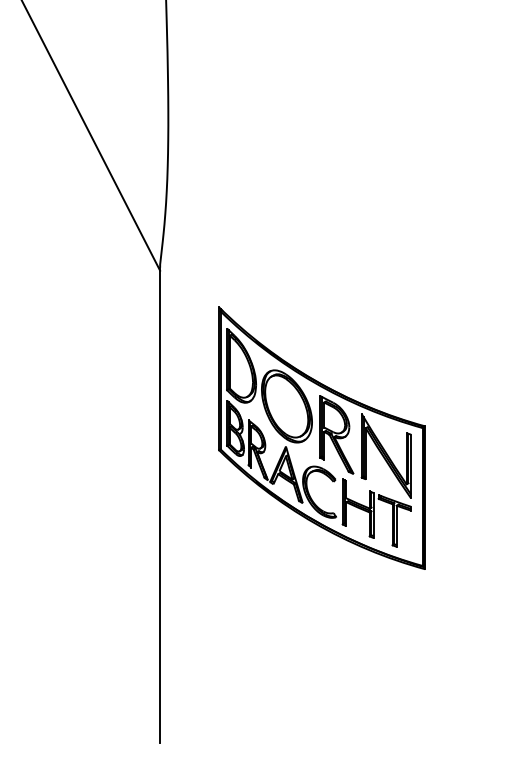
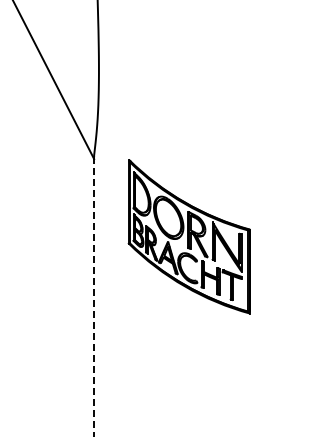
part: (320, 438) -> (188, 236), moved
line: (160, 504) -> (94, 296), solid -> dashed

